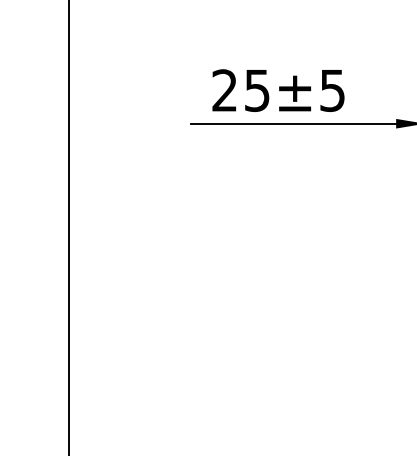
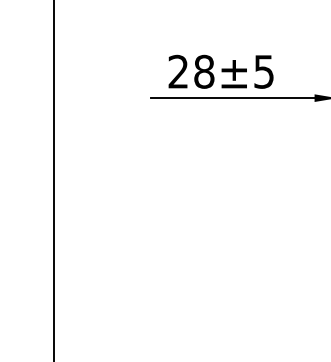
text: (257, 90) -> (204, 71), 25±5 -> 28±5

